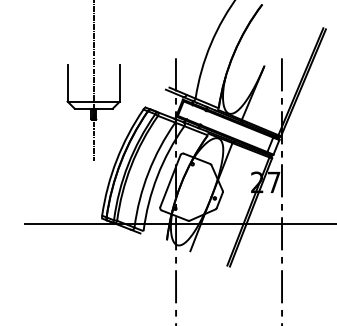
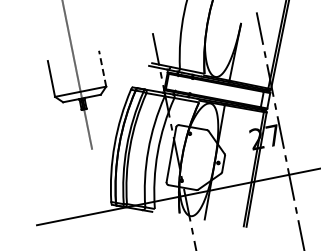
line: (119, 82) -> (102, 67), solid -> dashed

